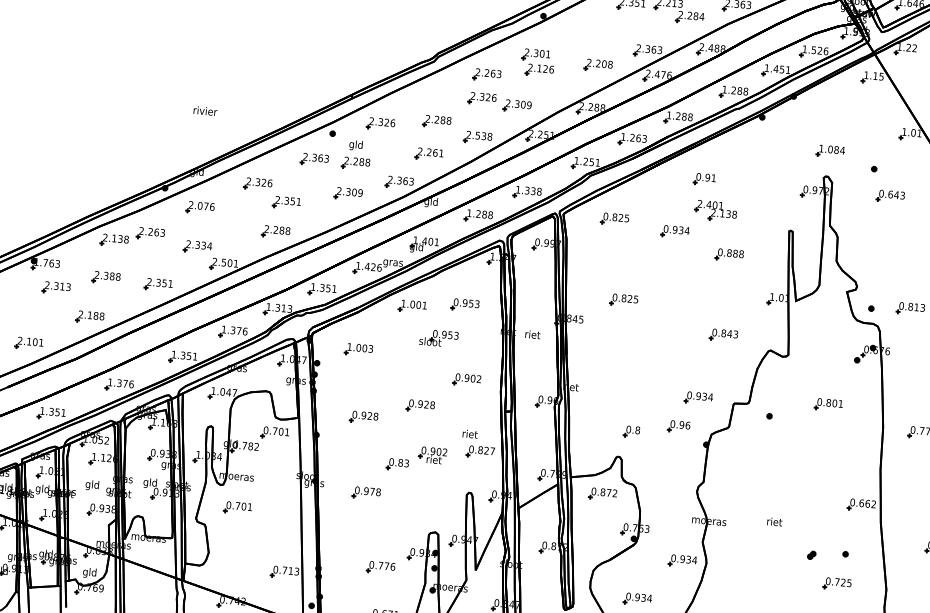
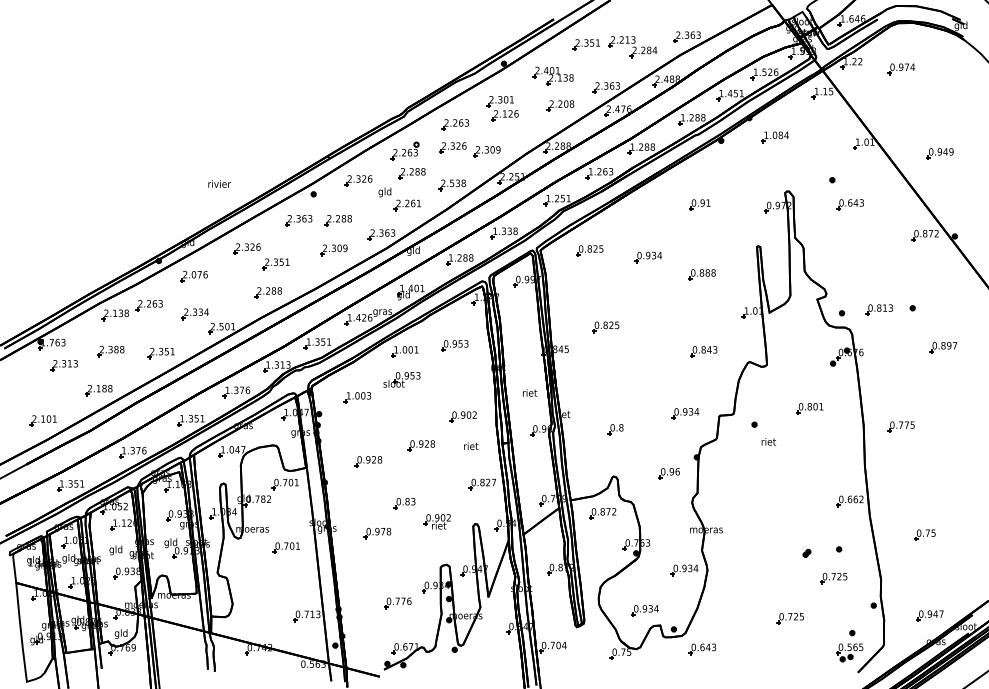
part: (431, 96) -> (404, 150), added
text: (205, 110) -> (219, 183), moved
text: (355, 145) -> (384, 192), moved
part: (829, 151) -> (774, 137), moved
part: (704, 178) -> (699, 204), moved
part: (714, 211) -> (552, 76), moved
text: (533, 334) -> (530, 392), moved
part: (438, 338) -> (401, 379), moved
part: (678, 426) -> (668, 473), moved
part: (631, 431) -> (615, 429), moved
text: (470, 433) -> (471, 445), moved
part: (431, 455) -> (436, 521), moved
part: (236, 507) -> (285, 547), moved
text: (774, 521) -> (768, 441), moved

